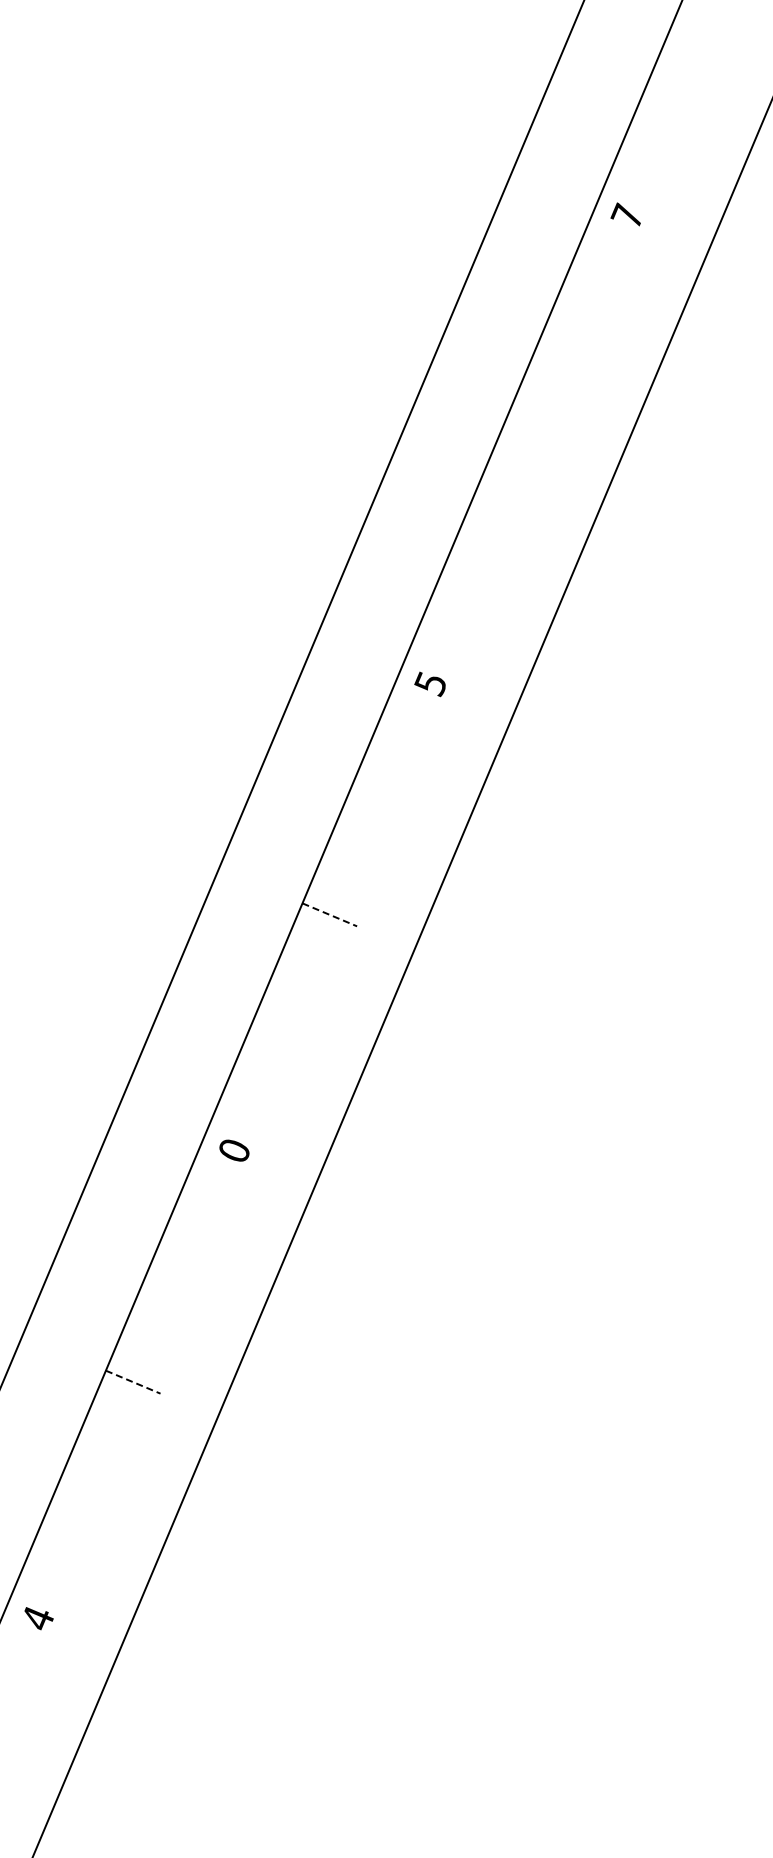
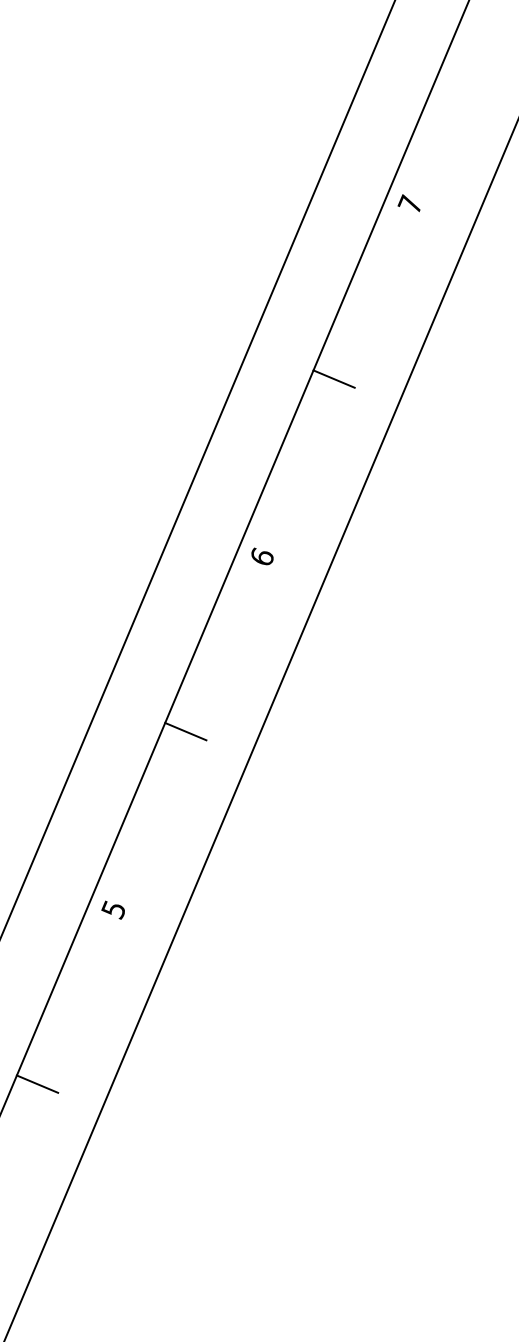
line: (526, 447) -> (334, 379), added
text: (430, 684) -> (261, 557), 5 -> 6
line: (329, 914) -> (185, 731), dashed -> solid
text: (233, 1151) -> (113, 910), 0 -> 5
line: (133, 1382) -> (37, 1084), dashed -> solid

